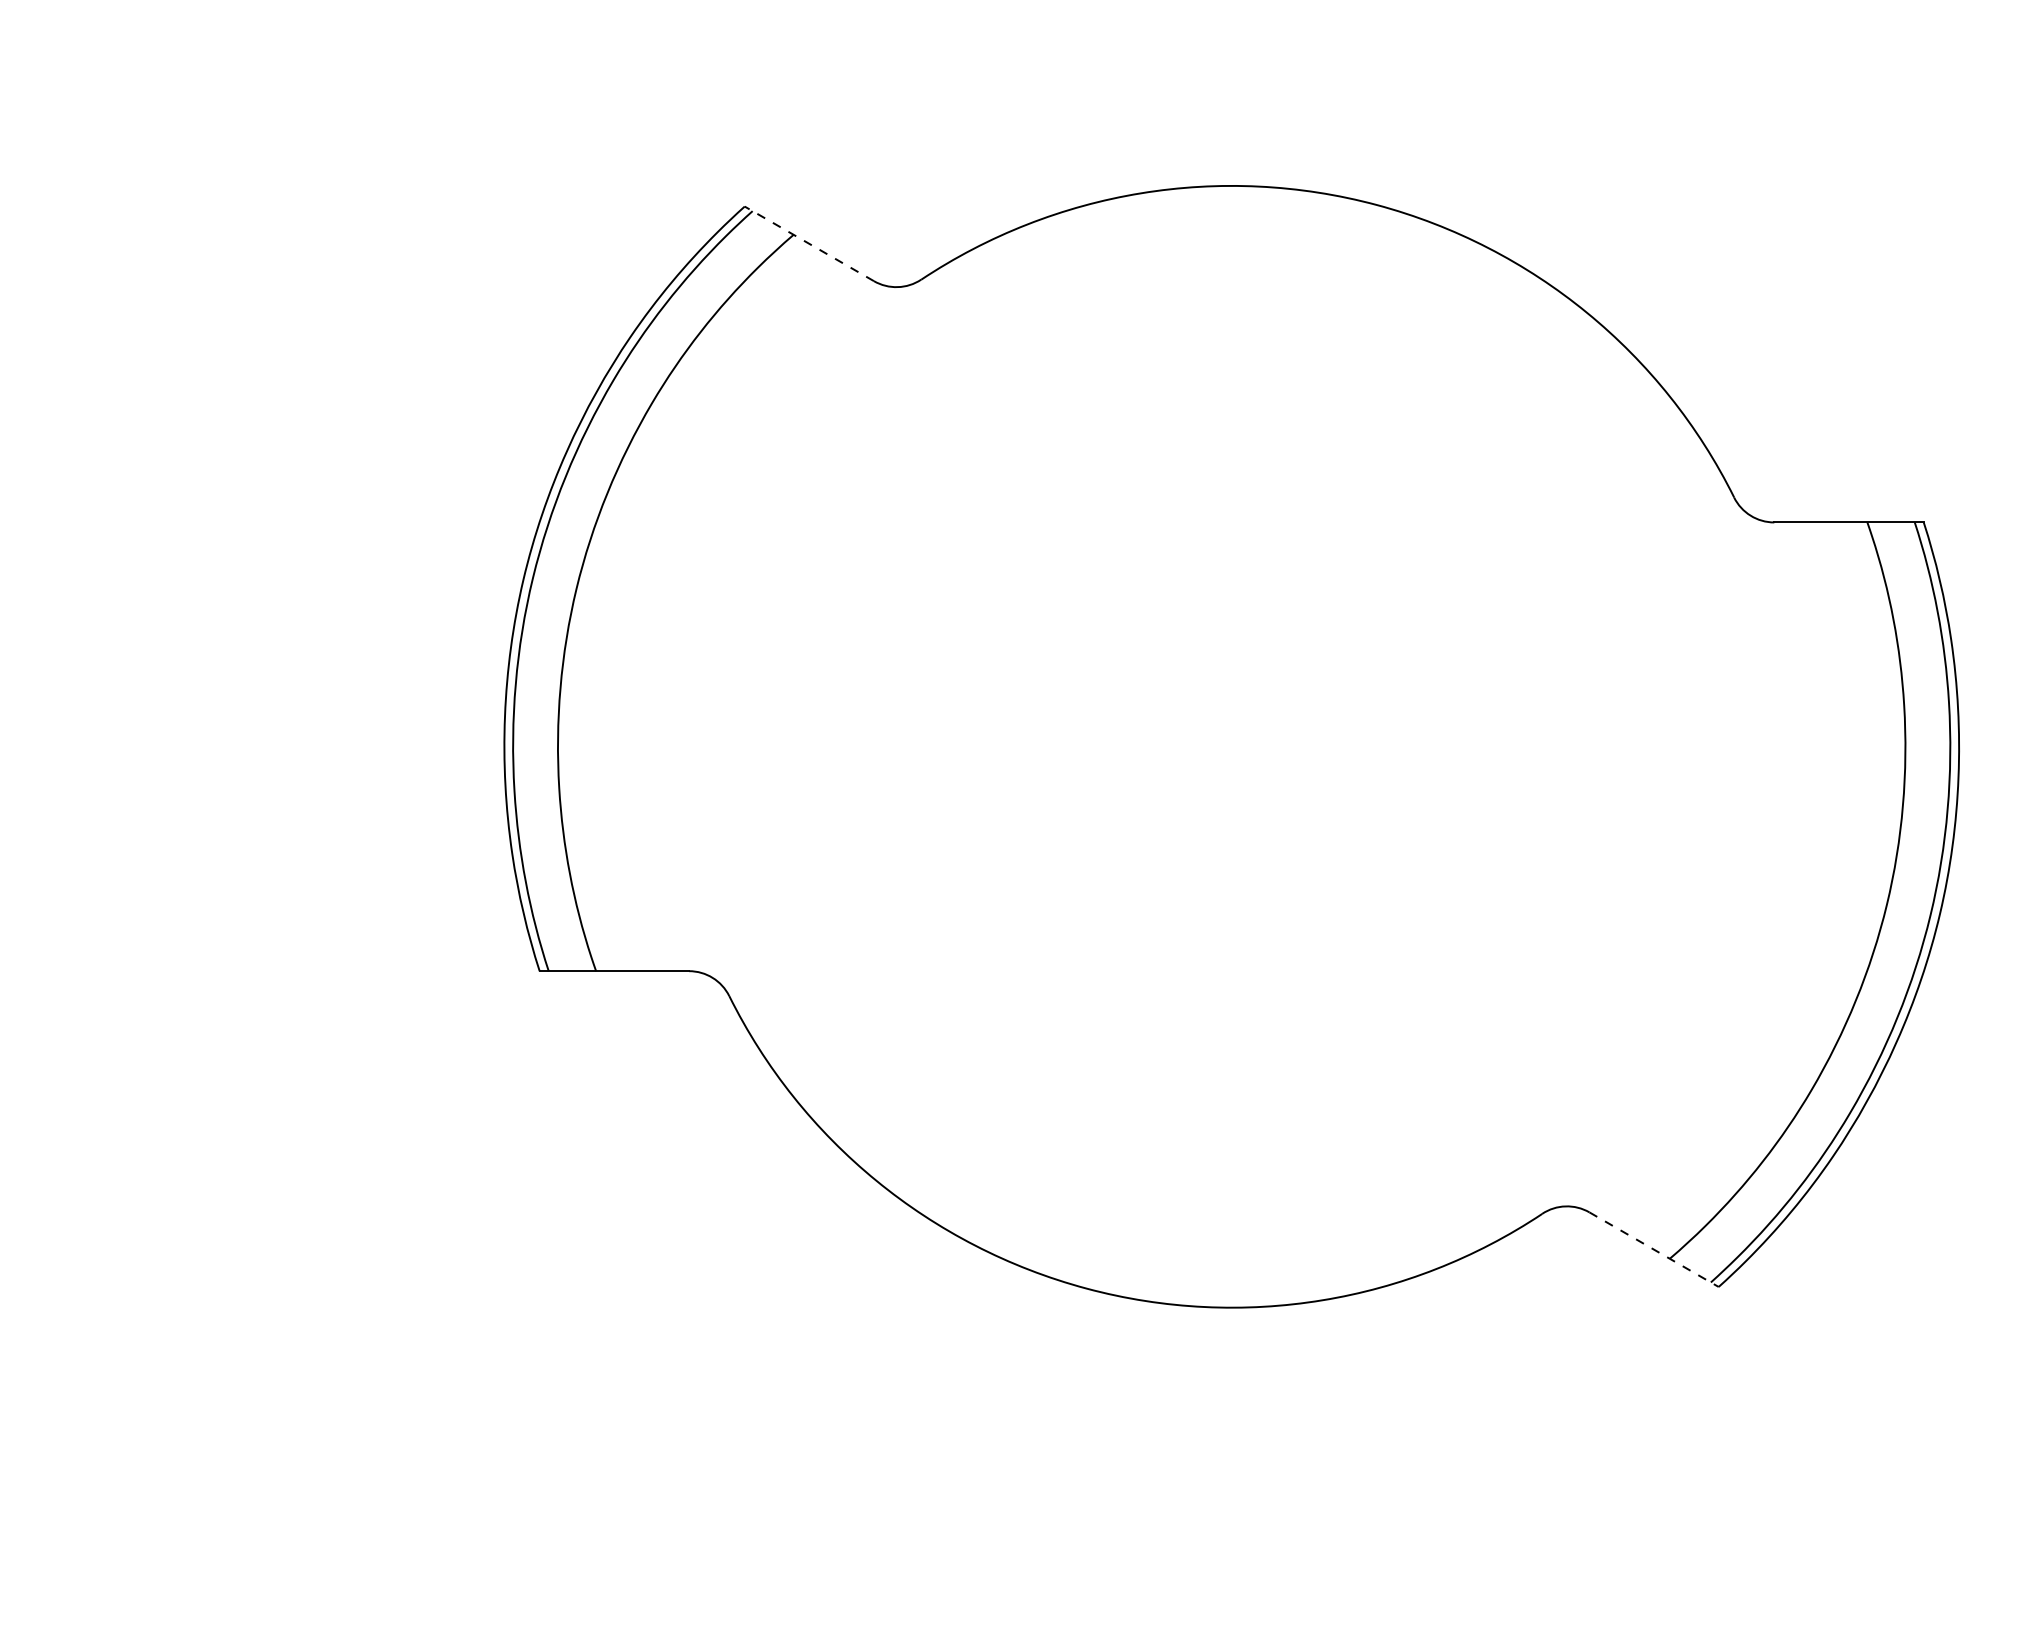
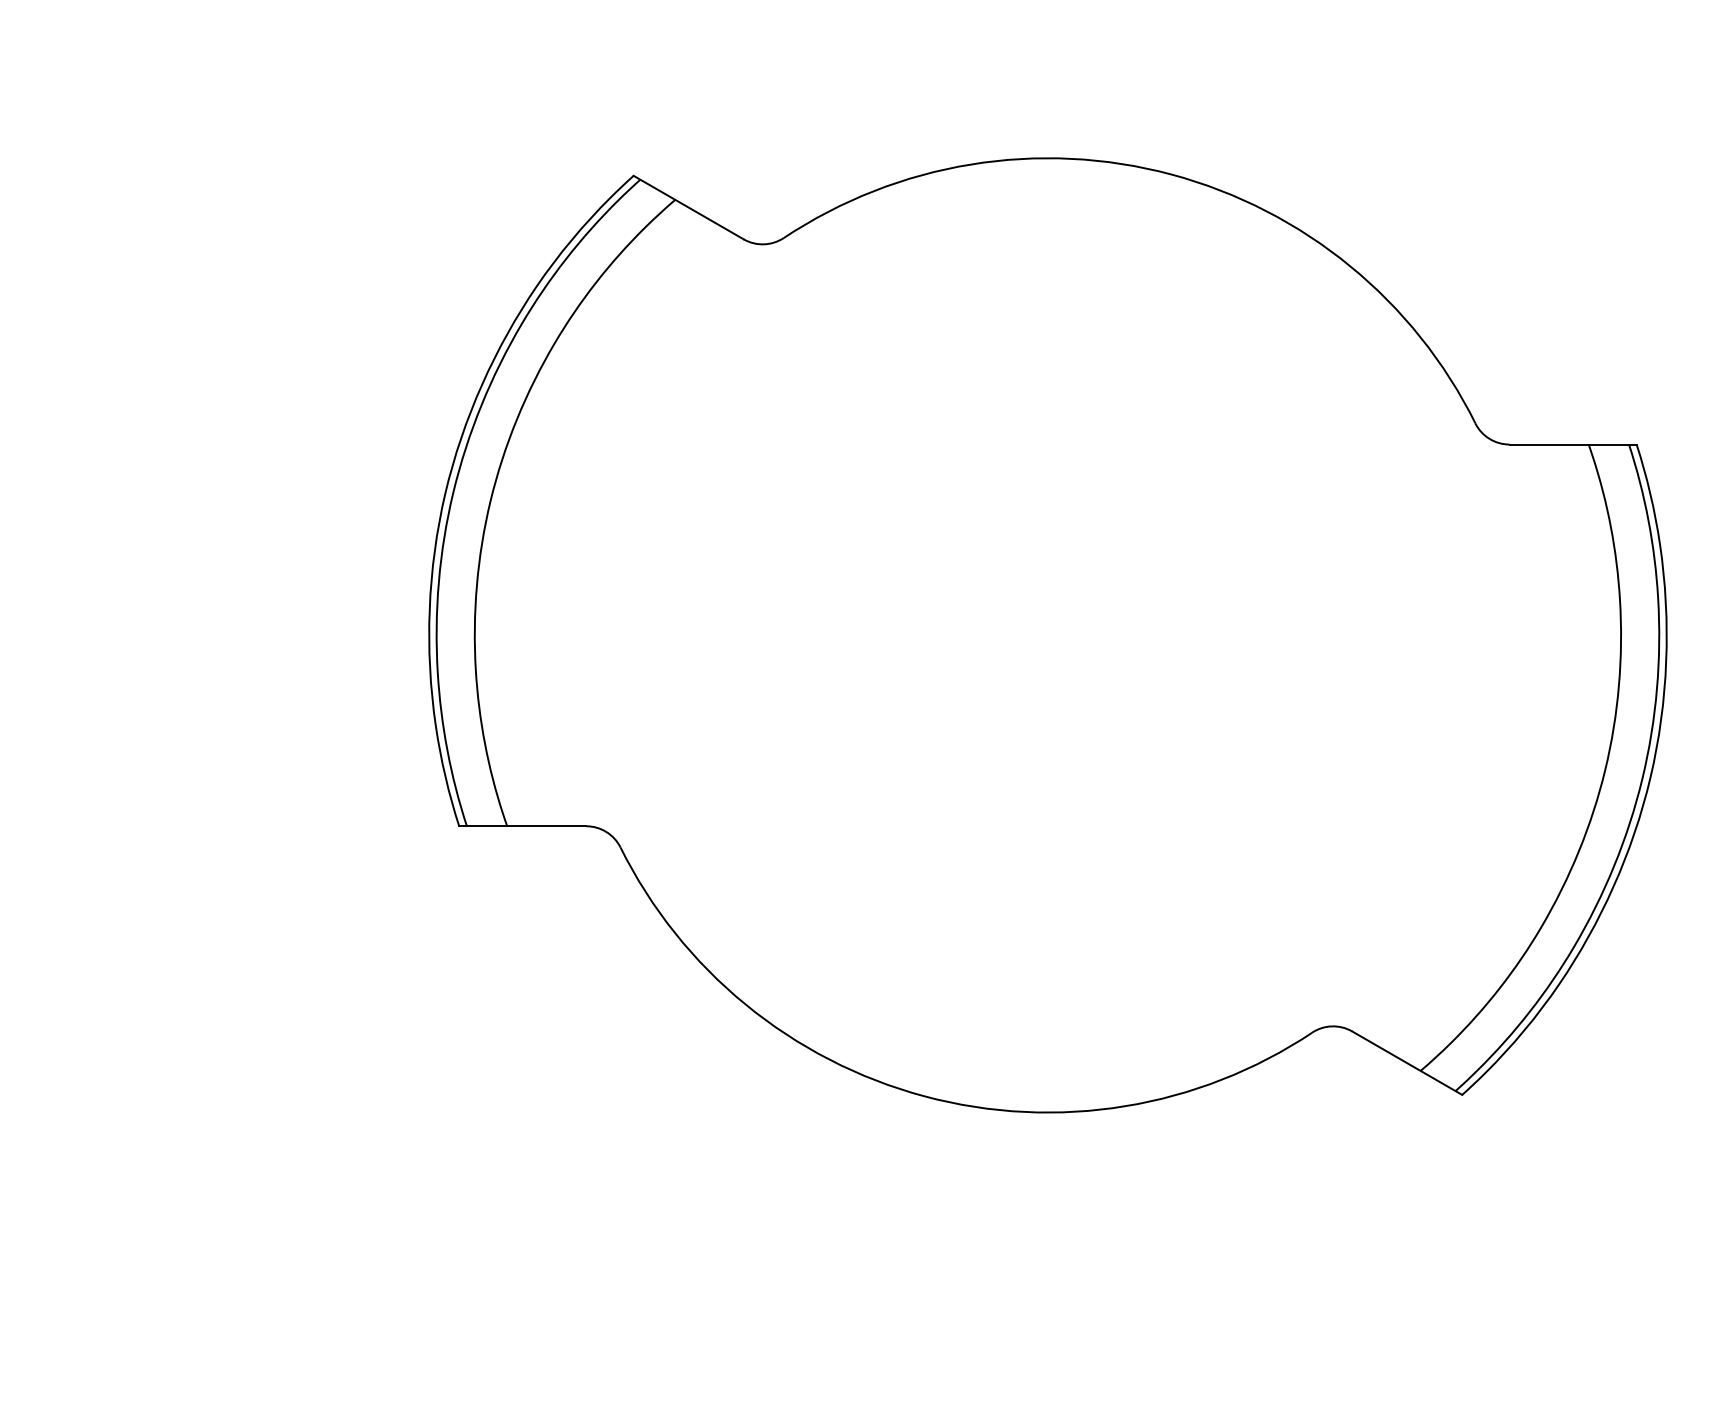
line: (809, 243) -> (688, 207), dashed -> solid
line: (1654, 1249) -> (1407, 1063), dashed -> solid

